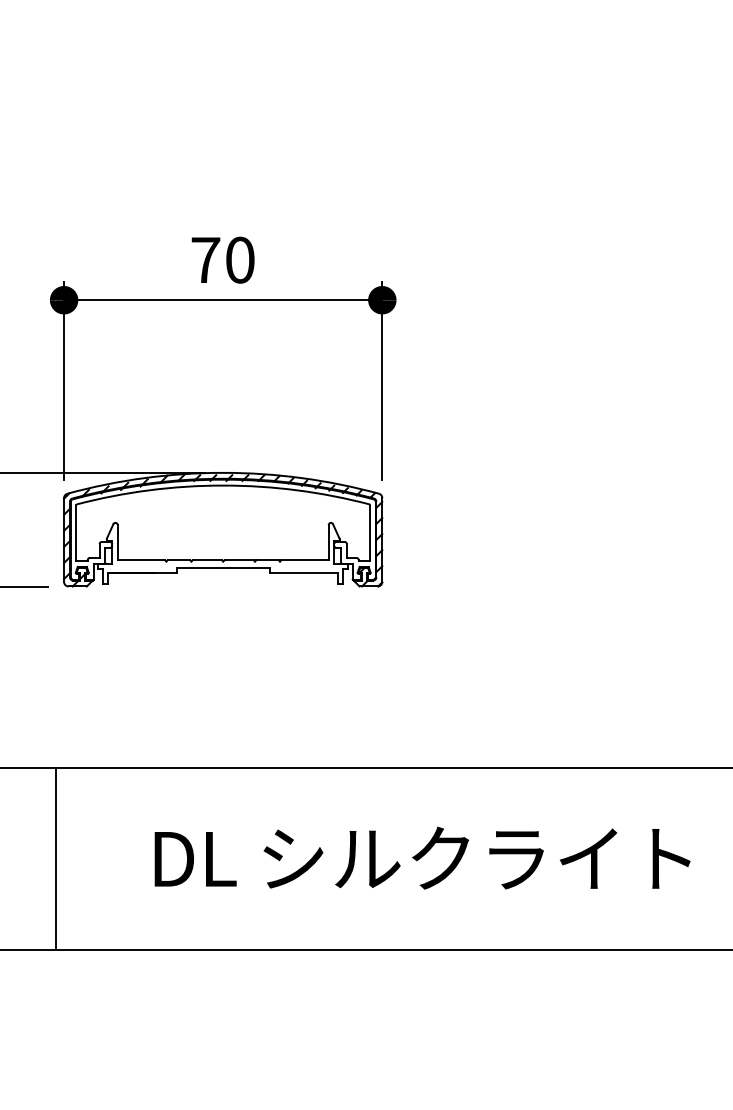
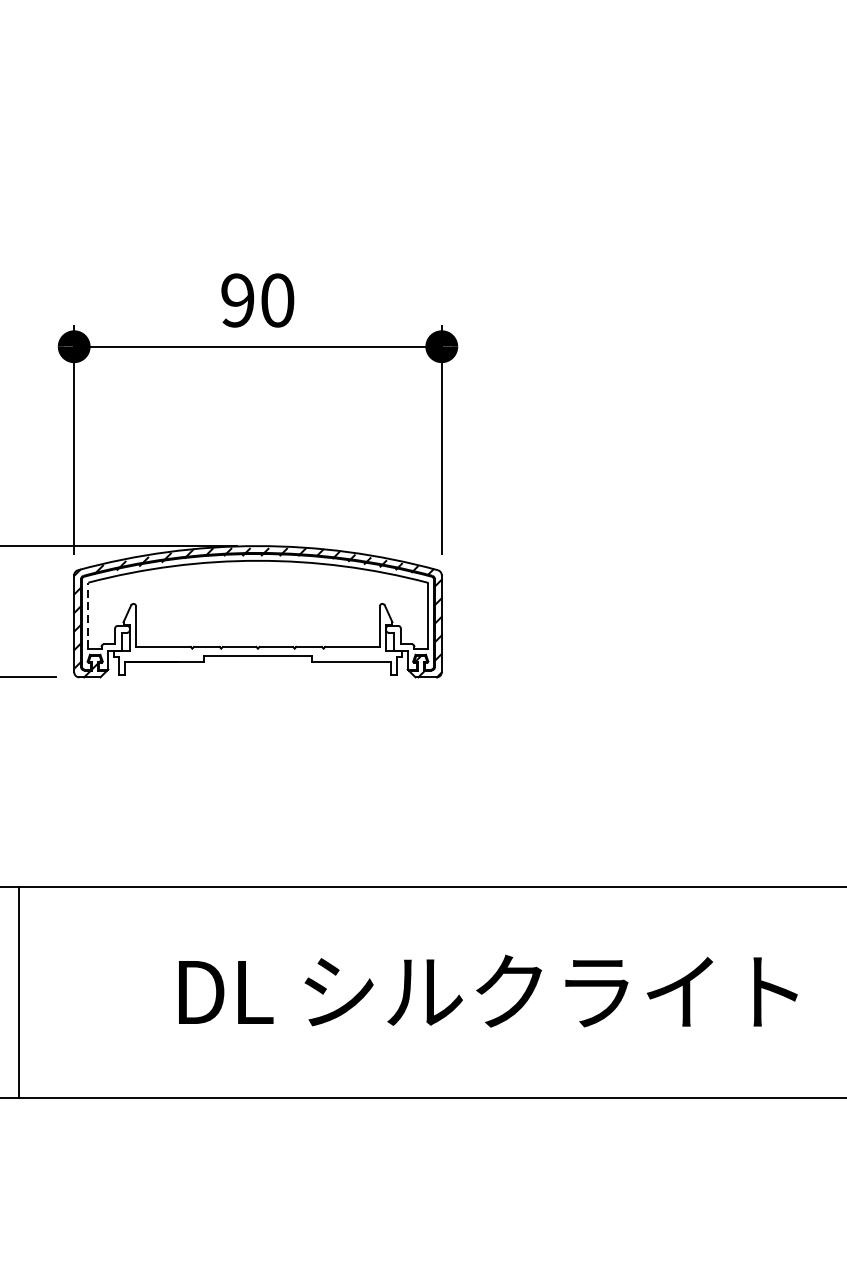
text: (205, 259) -> (237, 299), 70 -> 90
line: (76, 532) -> (88, 615), solid -> dashed
line: (56, 859) -> (19, 992), moved

